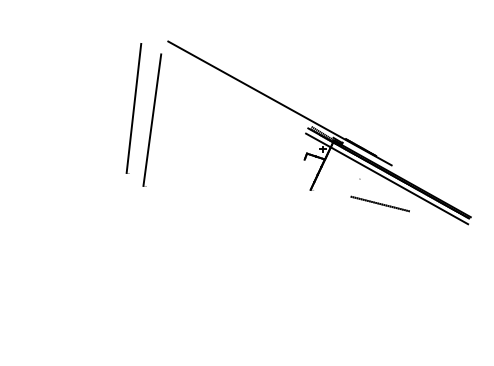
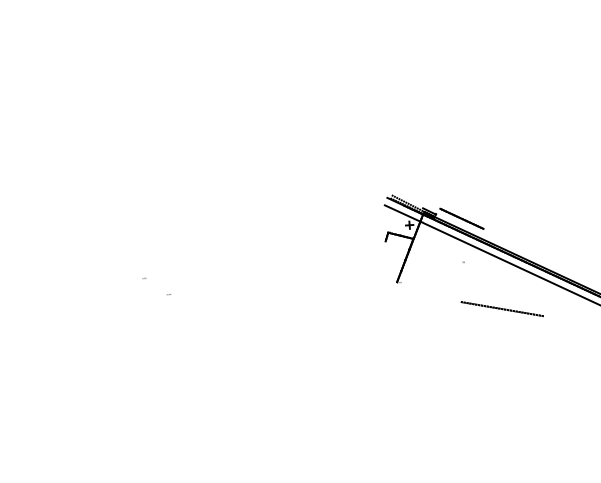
line: (279, 103) -> (345, 166), removed
line: (133, 107) -> (144, 187), removed
line: (152, 119) -> (172, 201), removed
line: (379, 203) -> (501, 308), moved

